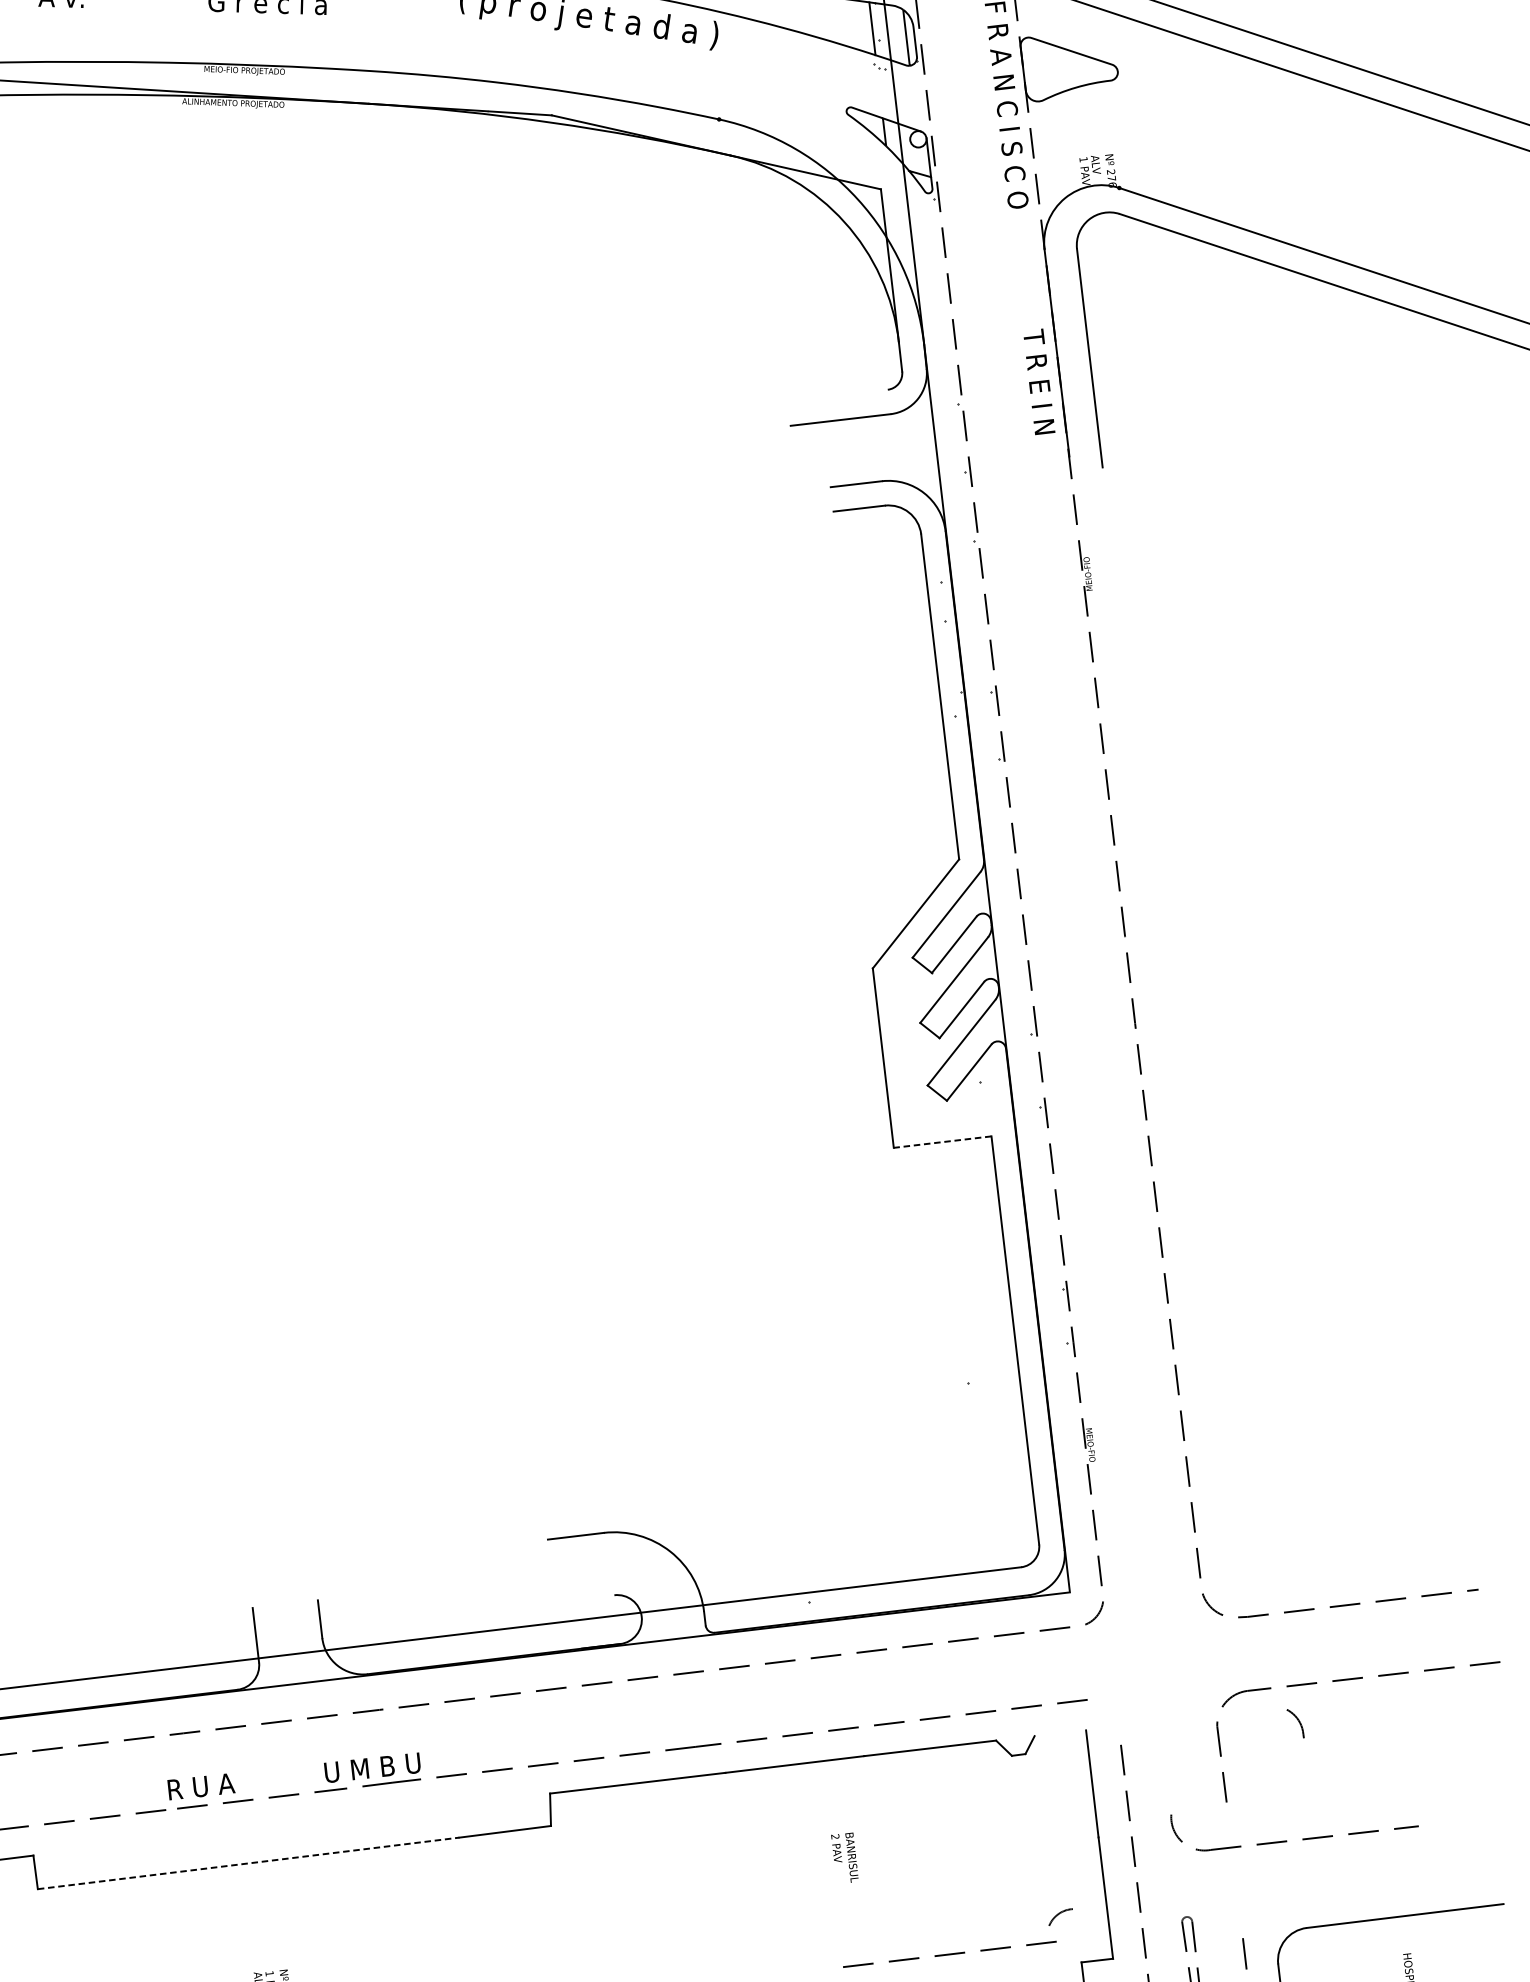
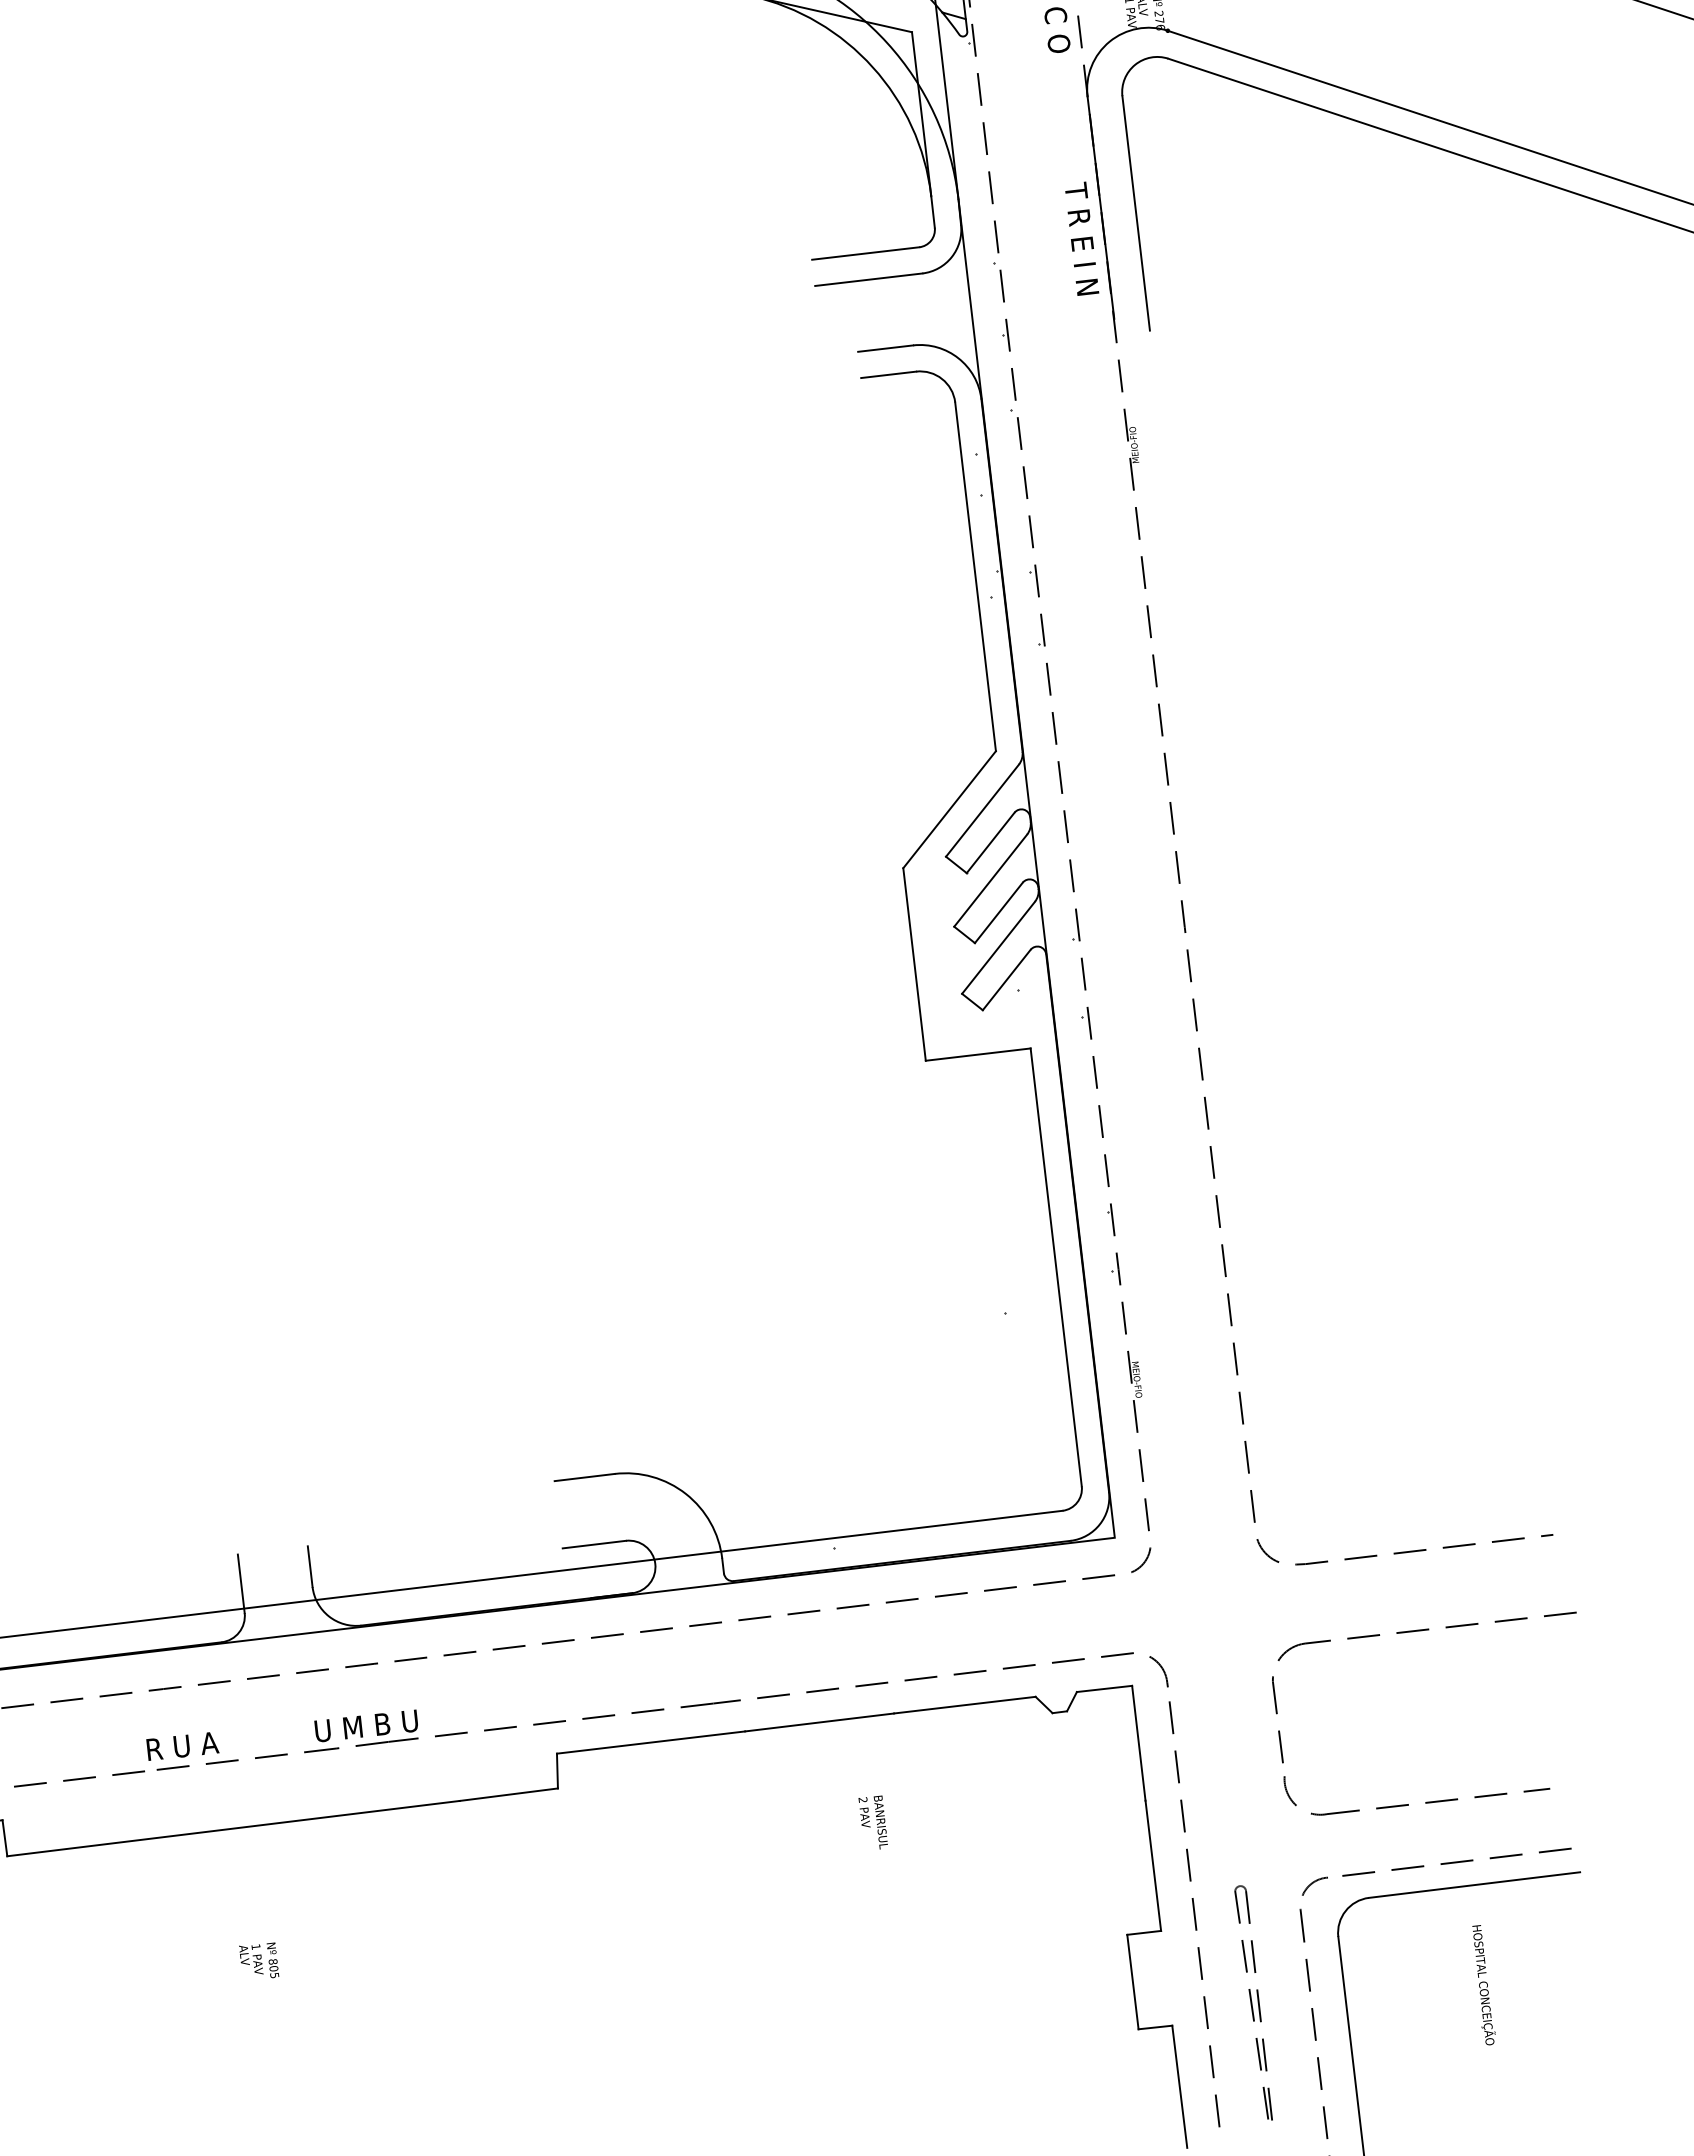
line: (837, 395) -> (865, 253), added
line: (942, 1142) -> (978, 1054), dashed -> solid
line: (584, 1598) -> (593, 1544), added
part: (1295, 1723) -> (1158, 1671), moved
line: (1060, 1732) -> (1104, 1688), added
part: (1302, 1839) -> (1425, 1802), moved
line: (248, 1863) -> (233, 1828), dashed -> solid
arc: (1059, 1914) -> (1313, 1883), moved
line: (949, 1953) -> (1456, 1861), moved

